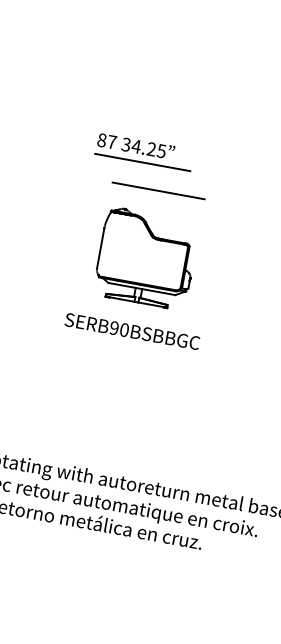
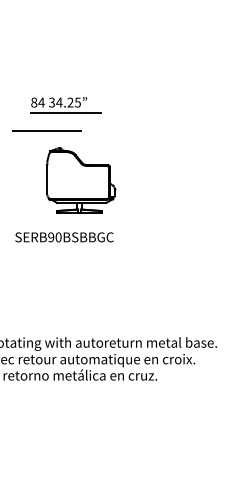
text: (111, 142) -> (41, 102), 87 -> 84
line: (158, 189) -> (46, 130), moved
text: (132, 331) -> (64, 237), moved

